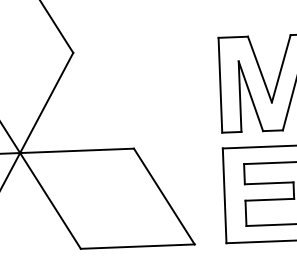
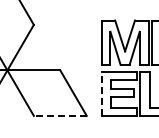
line: (224, 194) -> (101, 93), solid -> dashed
line: (135, 245) -> (59, 115), solid -> dashed

